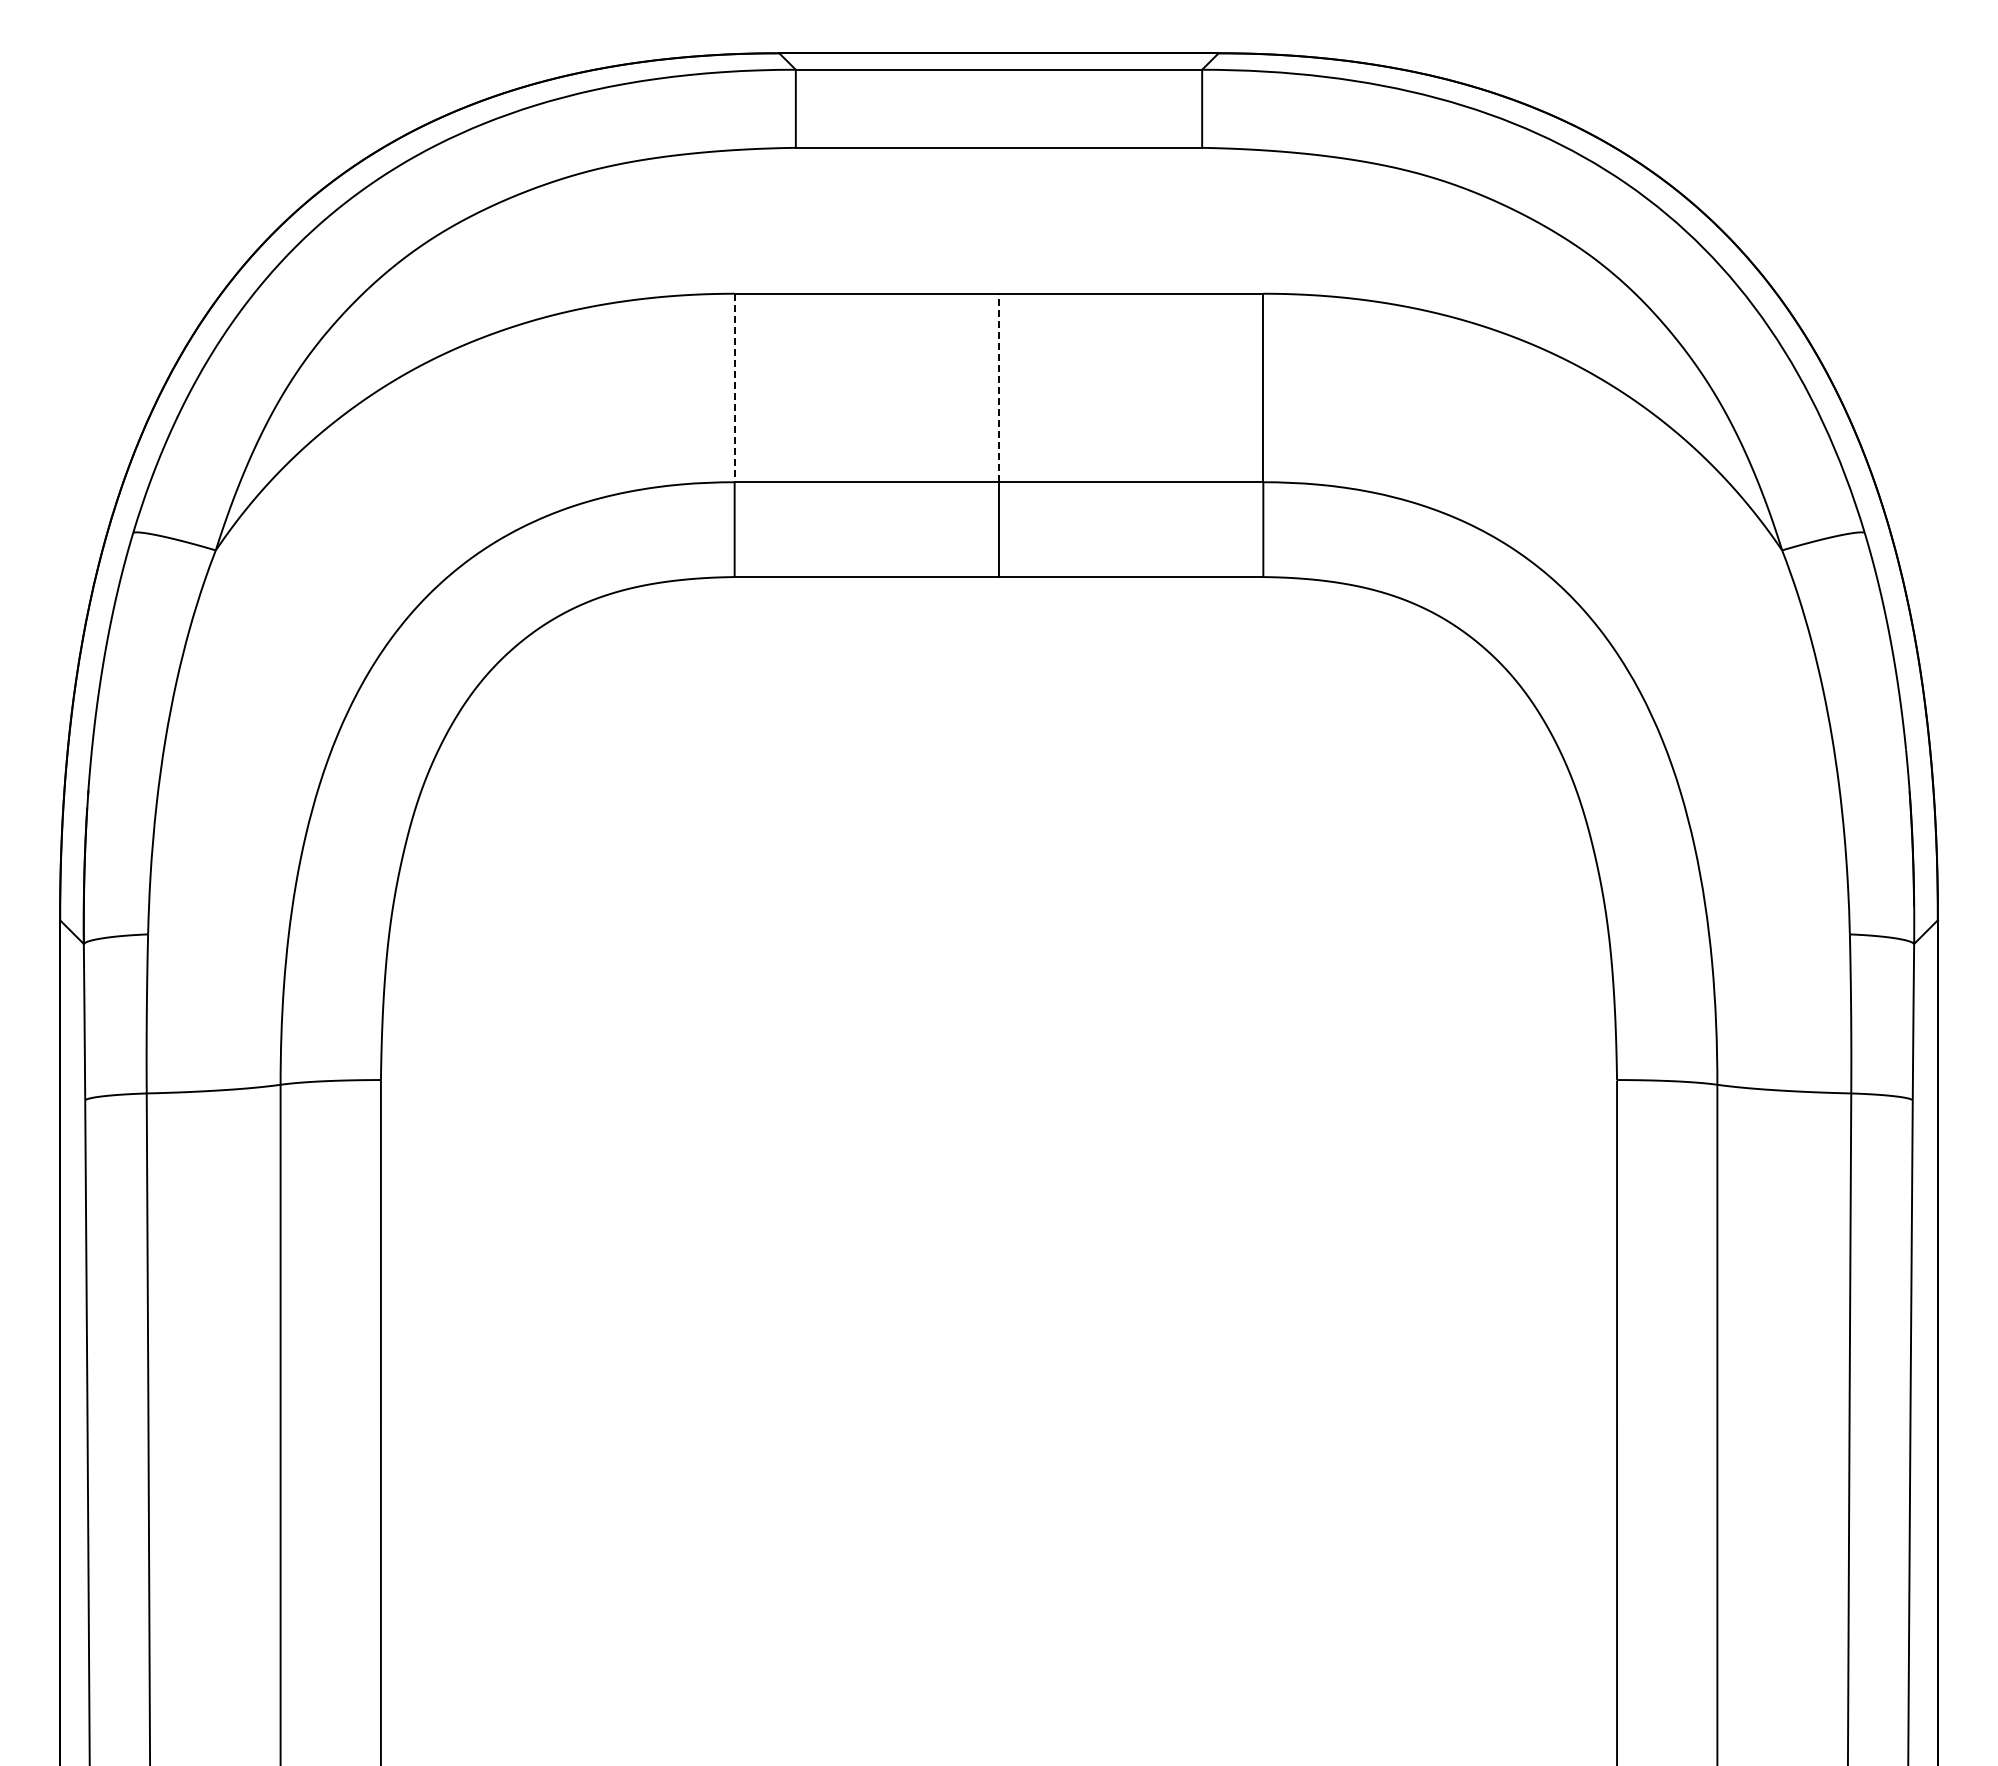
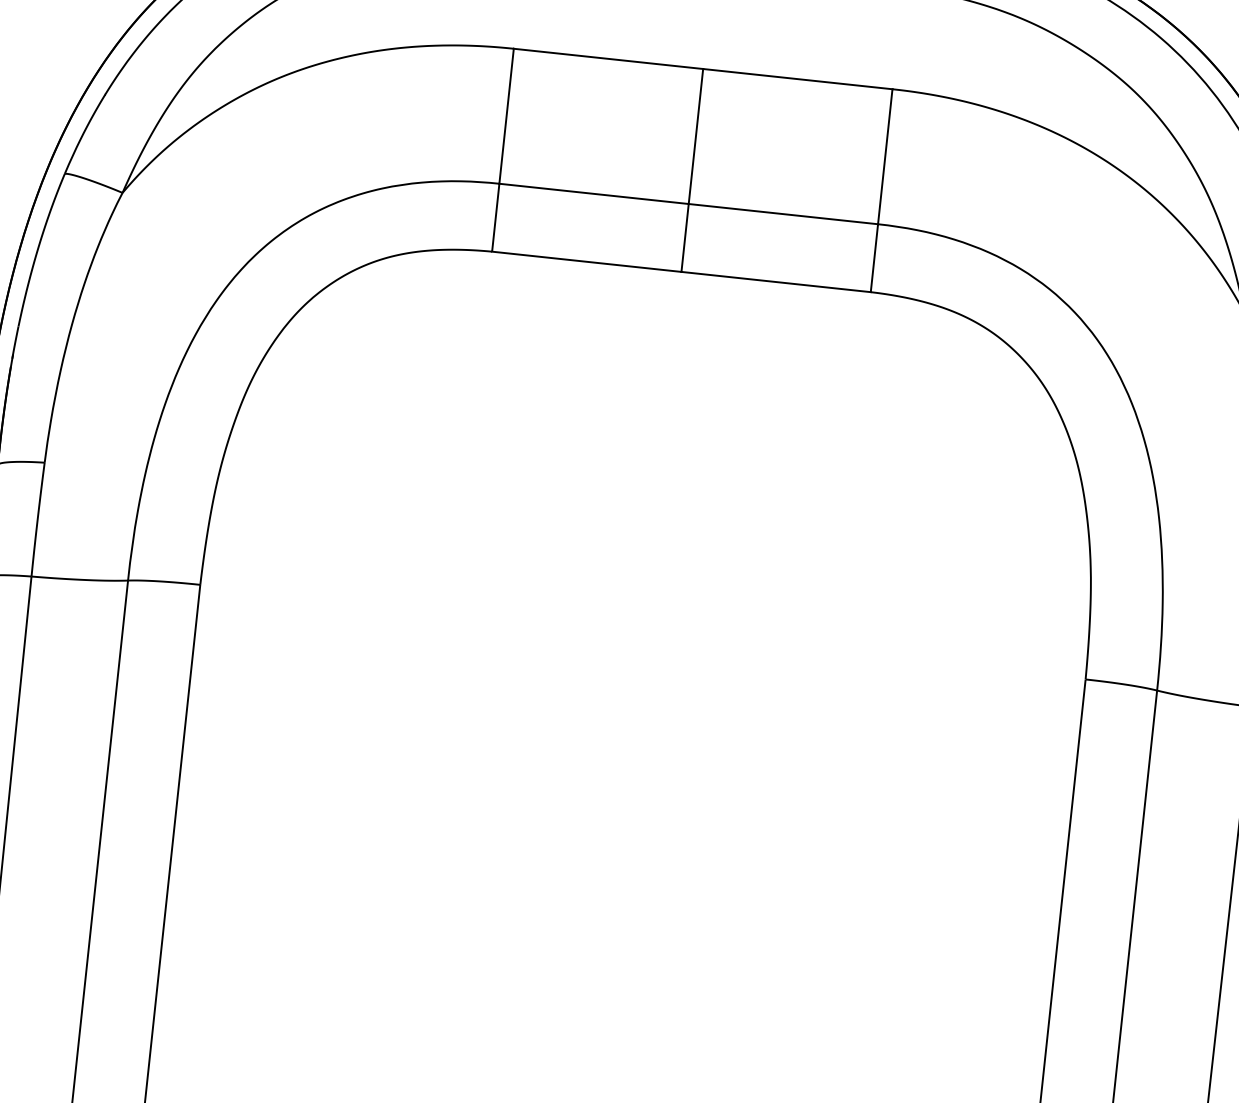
line: (999, 387) -> (696, 136), dashed -> solid
line: (734, 388) -> (506, 116), dashed -> solid

